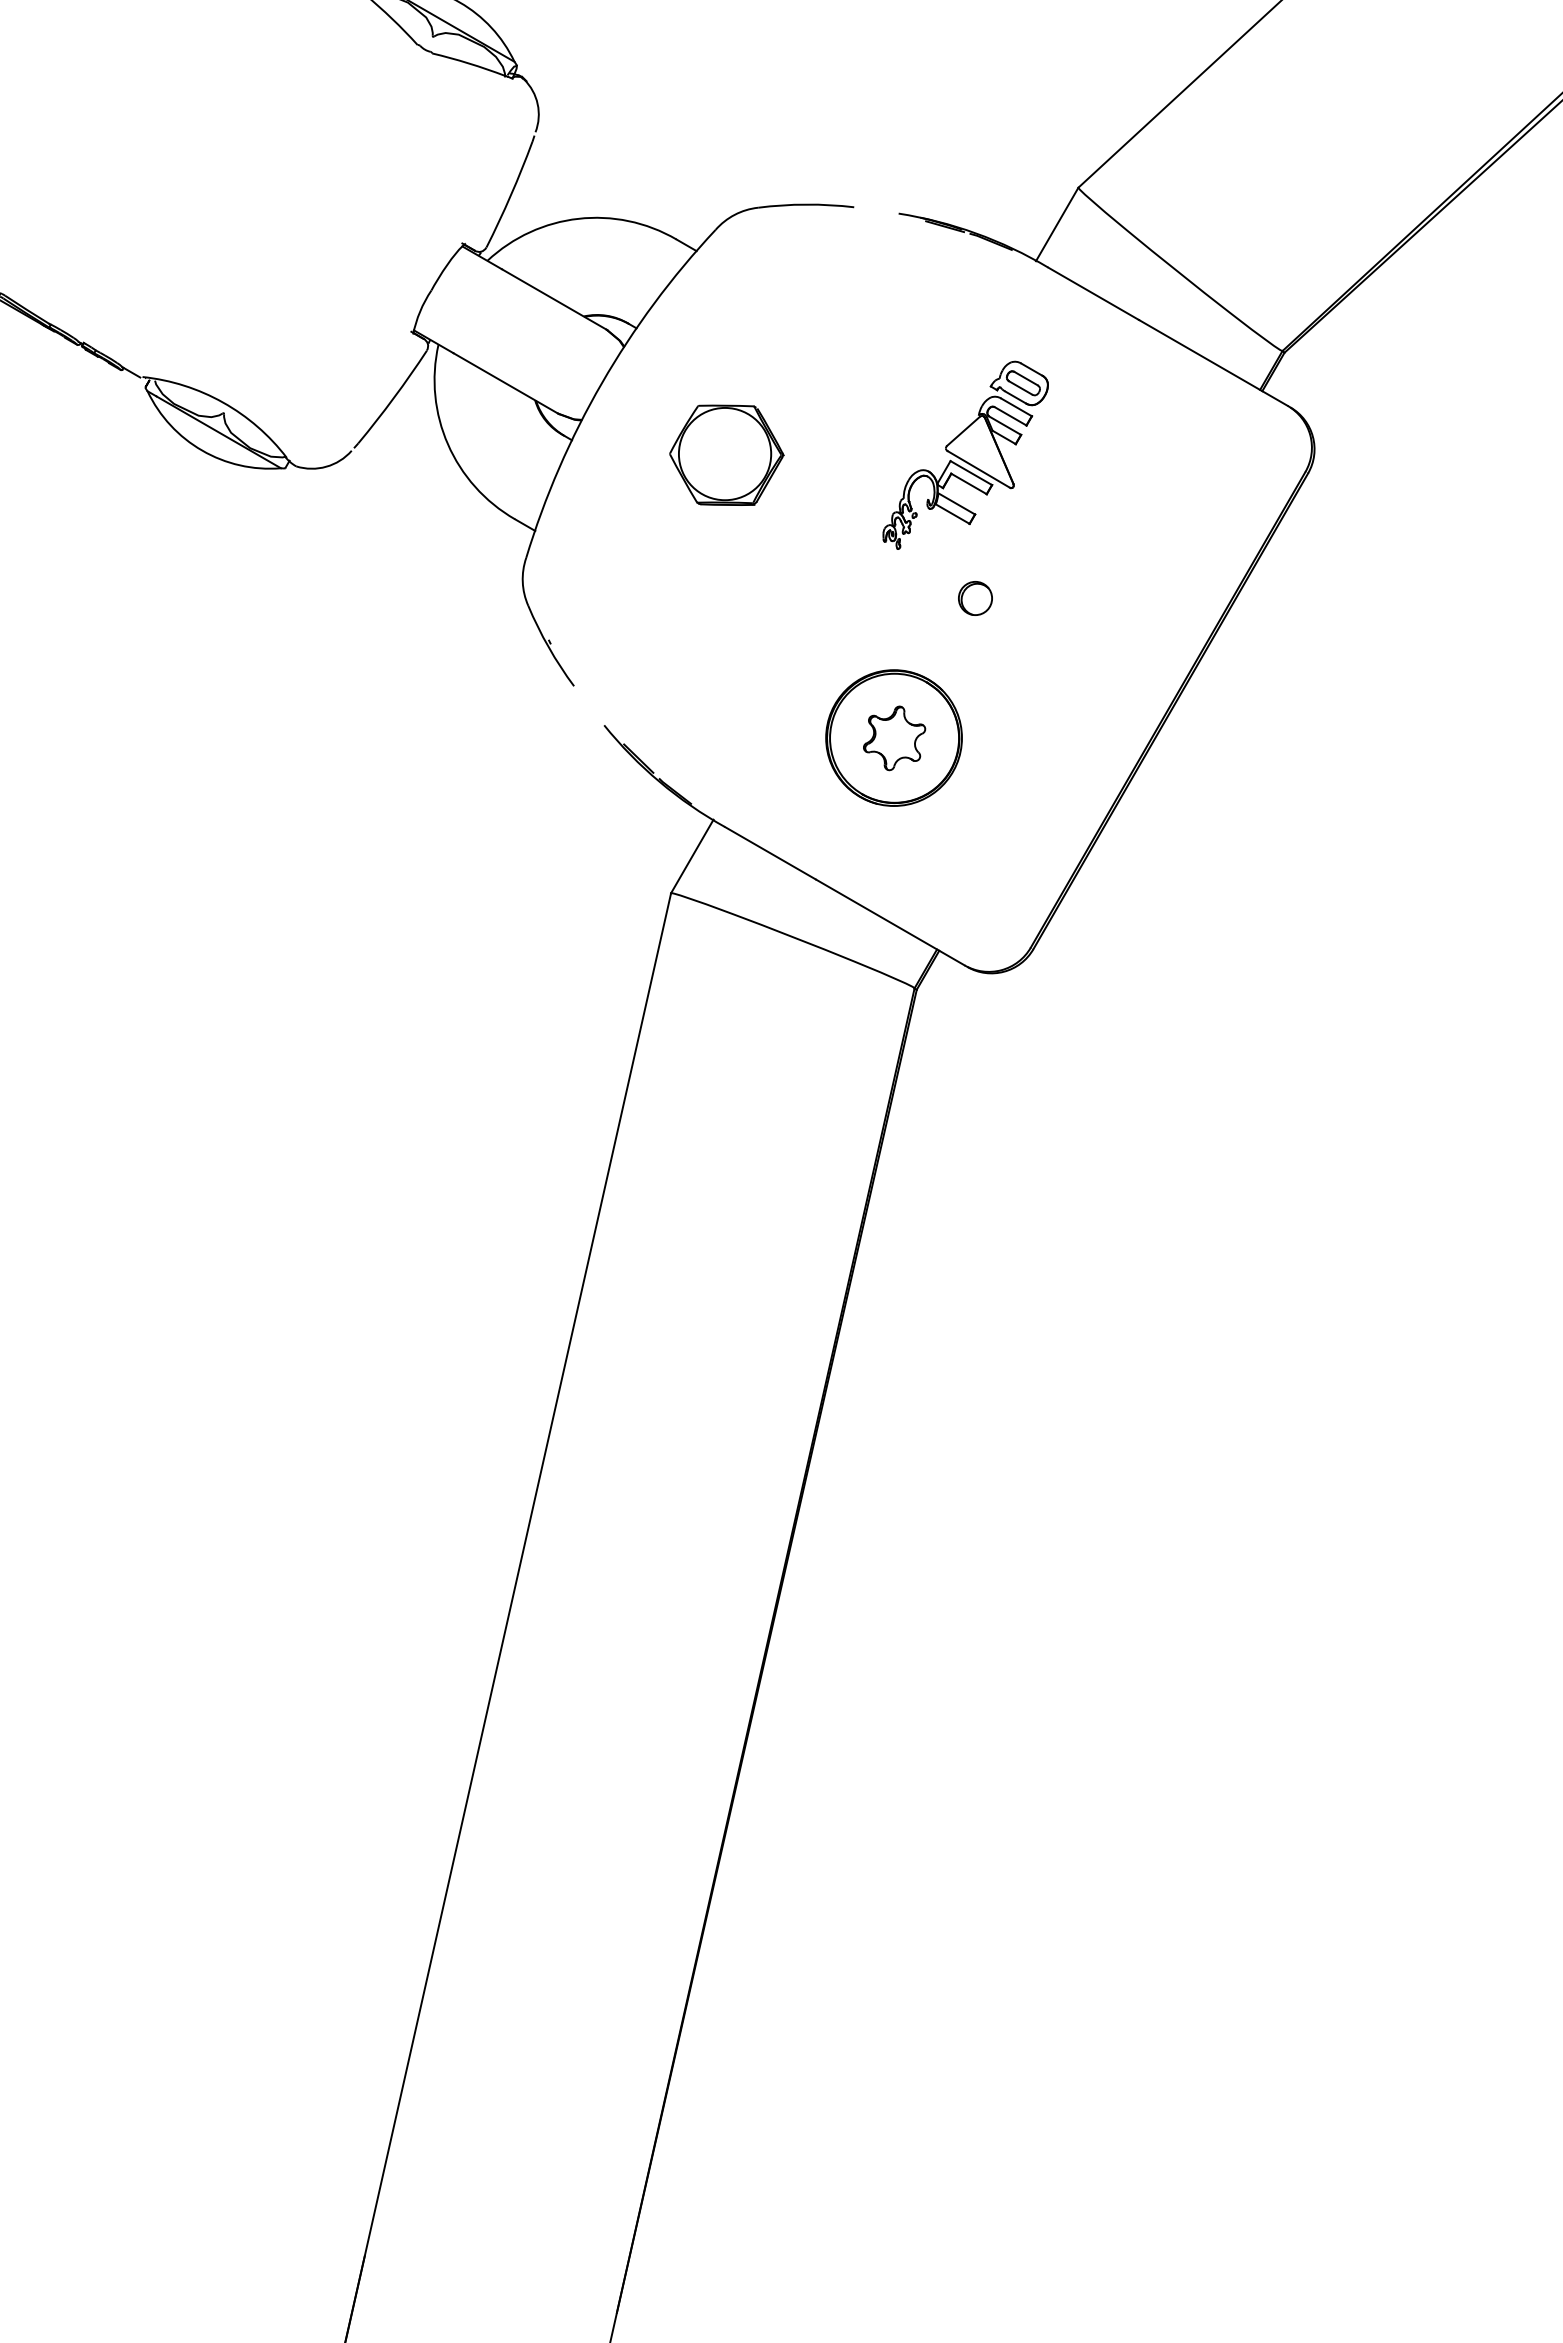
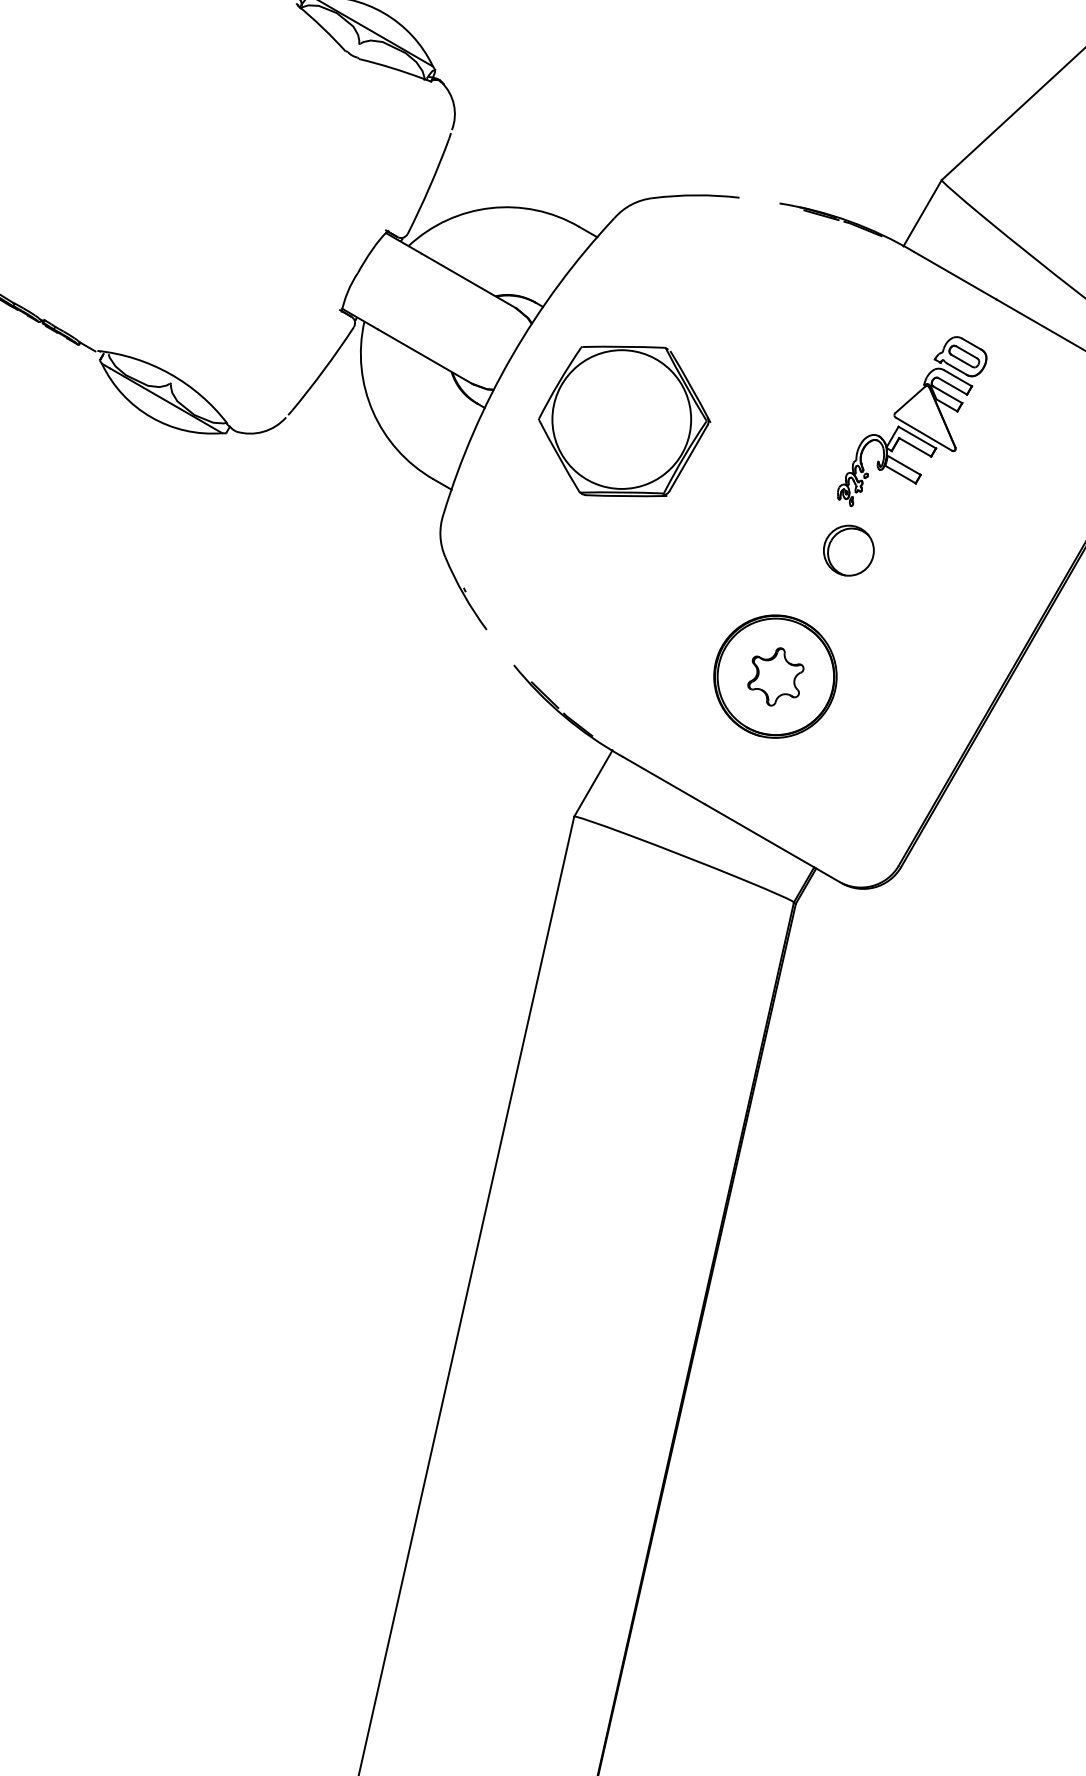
part: (965, 454) -> (912, 420), moved
part: (726, 455) -> (624, 421), size x1.67
part: (975, 598) -> (848, 550), size x1.67

